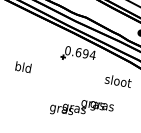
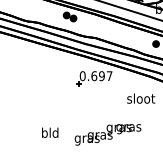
text: (92, 54) -> (109, 75), 0.694 -> 0.697
text: (23, 67) -> (50, 132), moved

